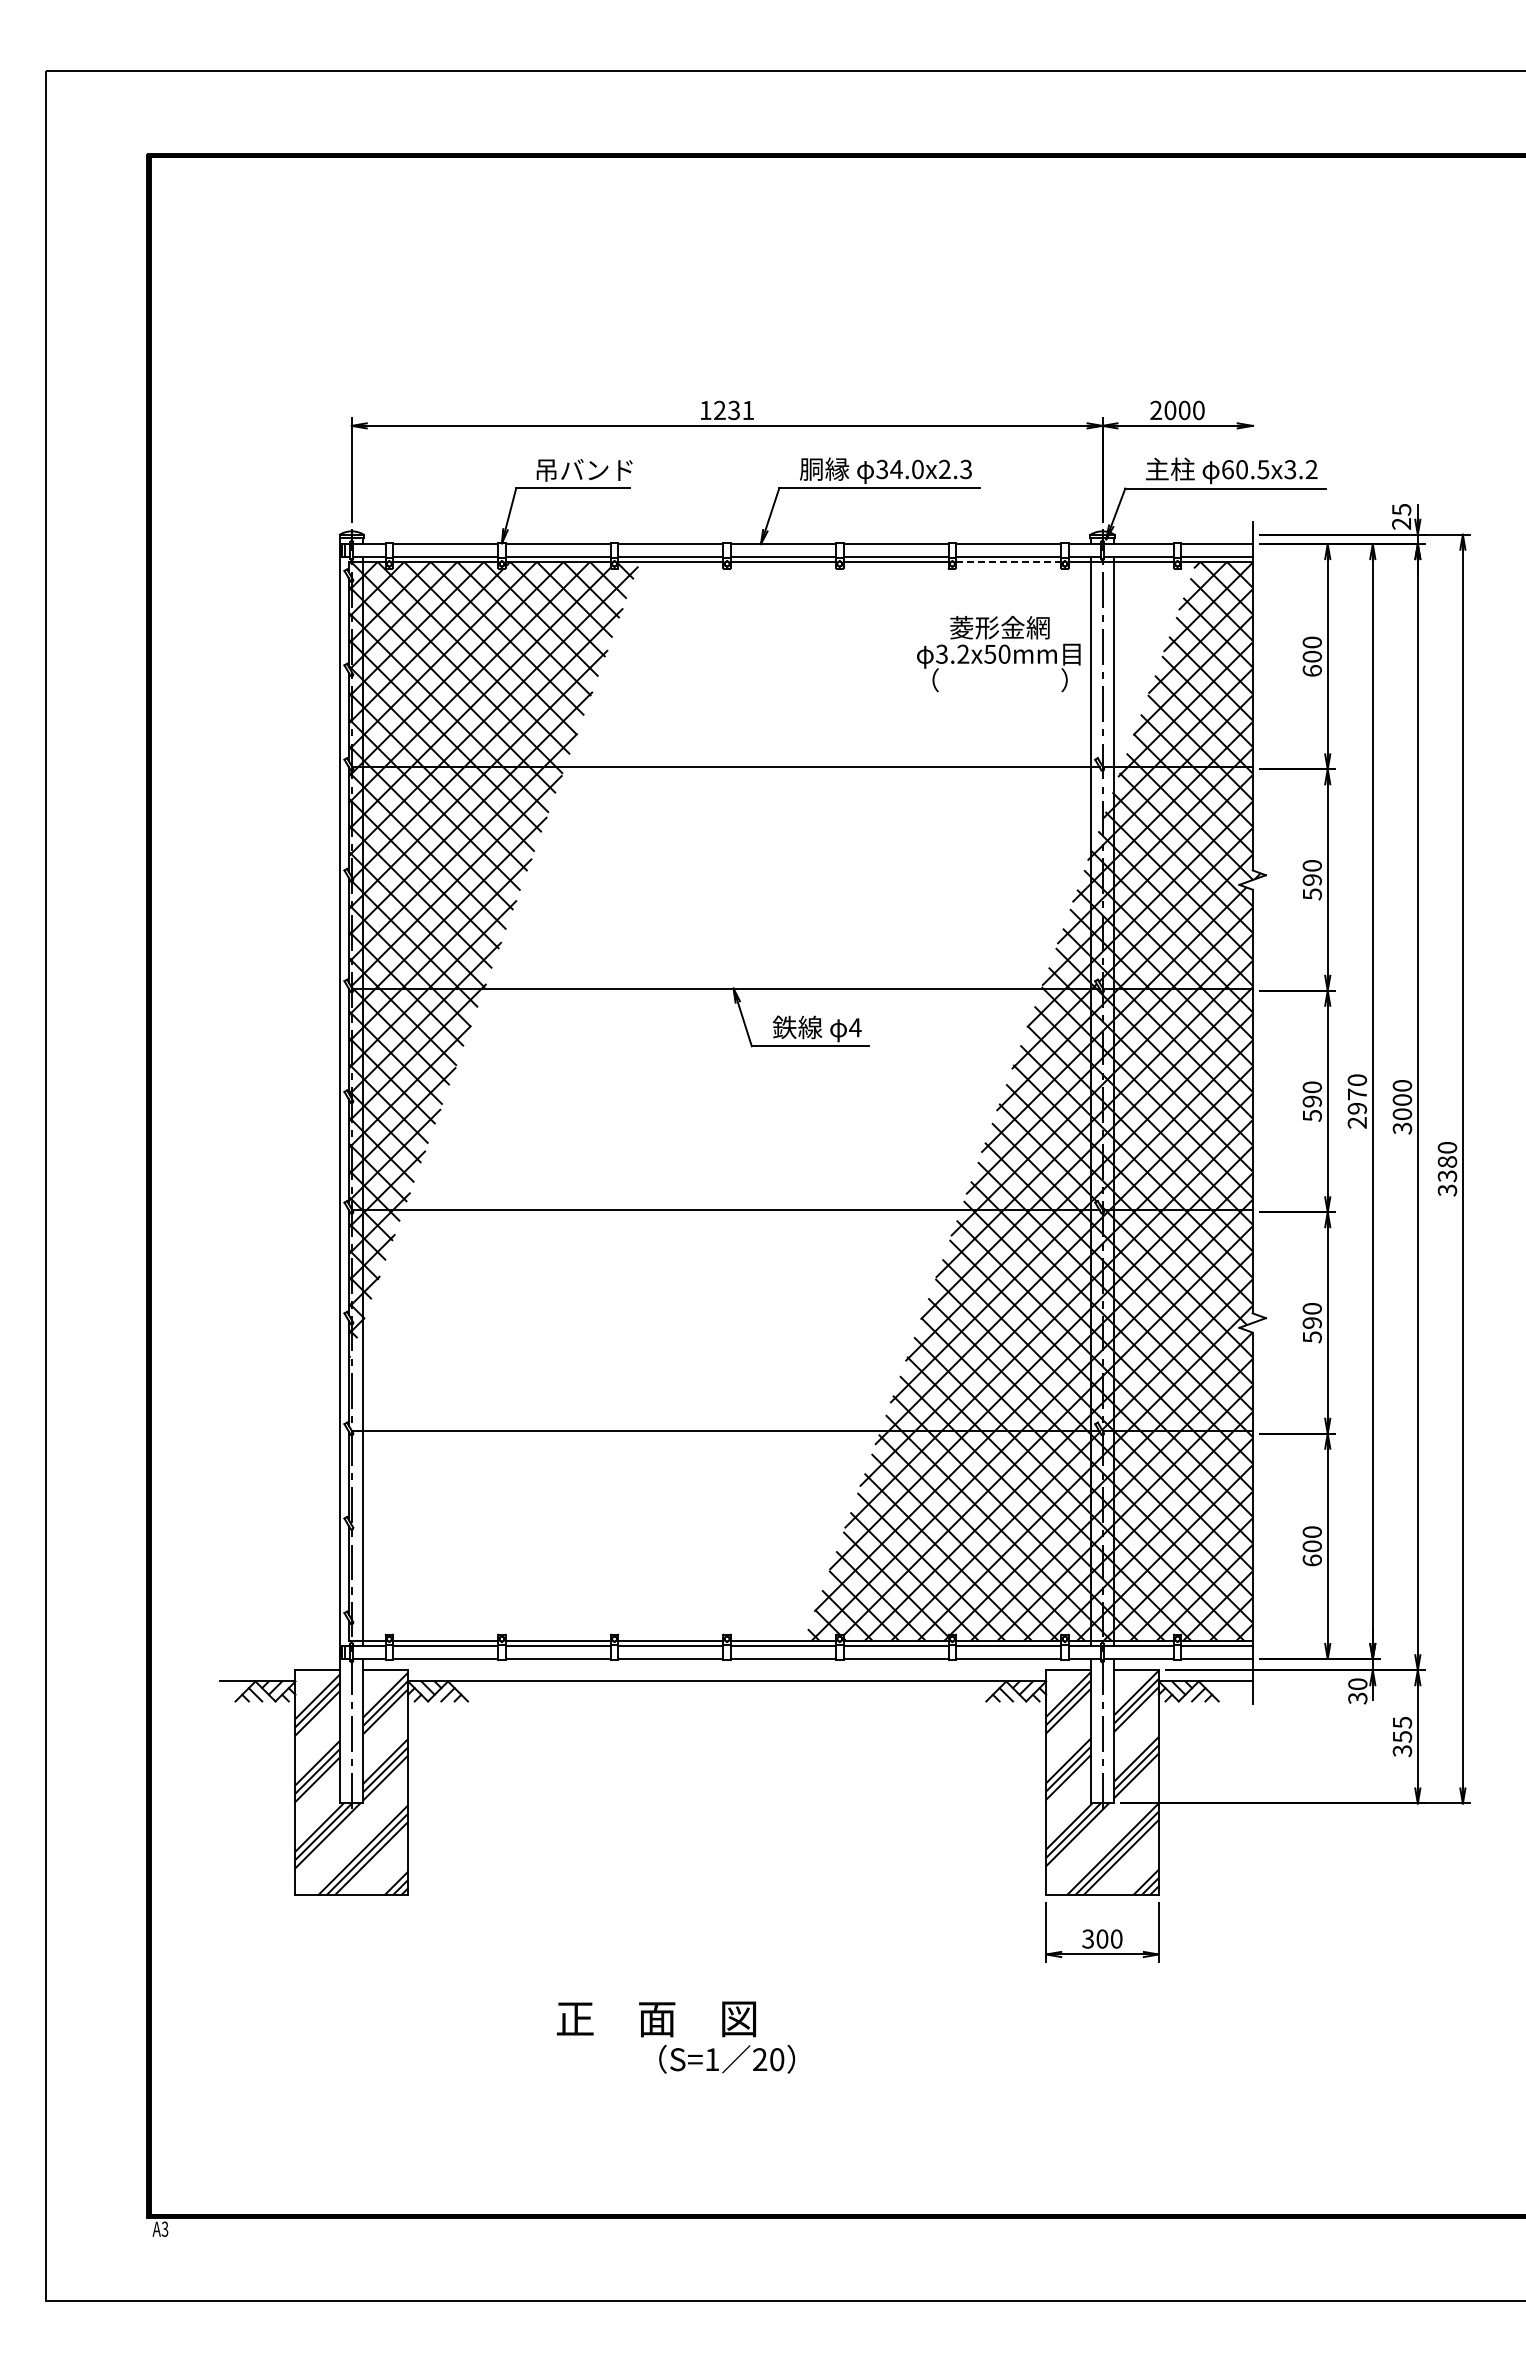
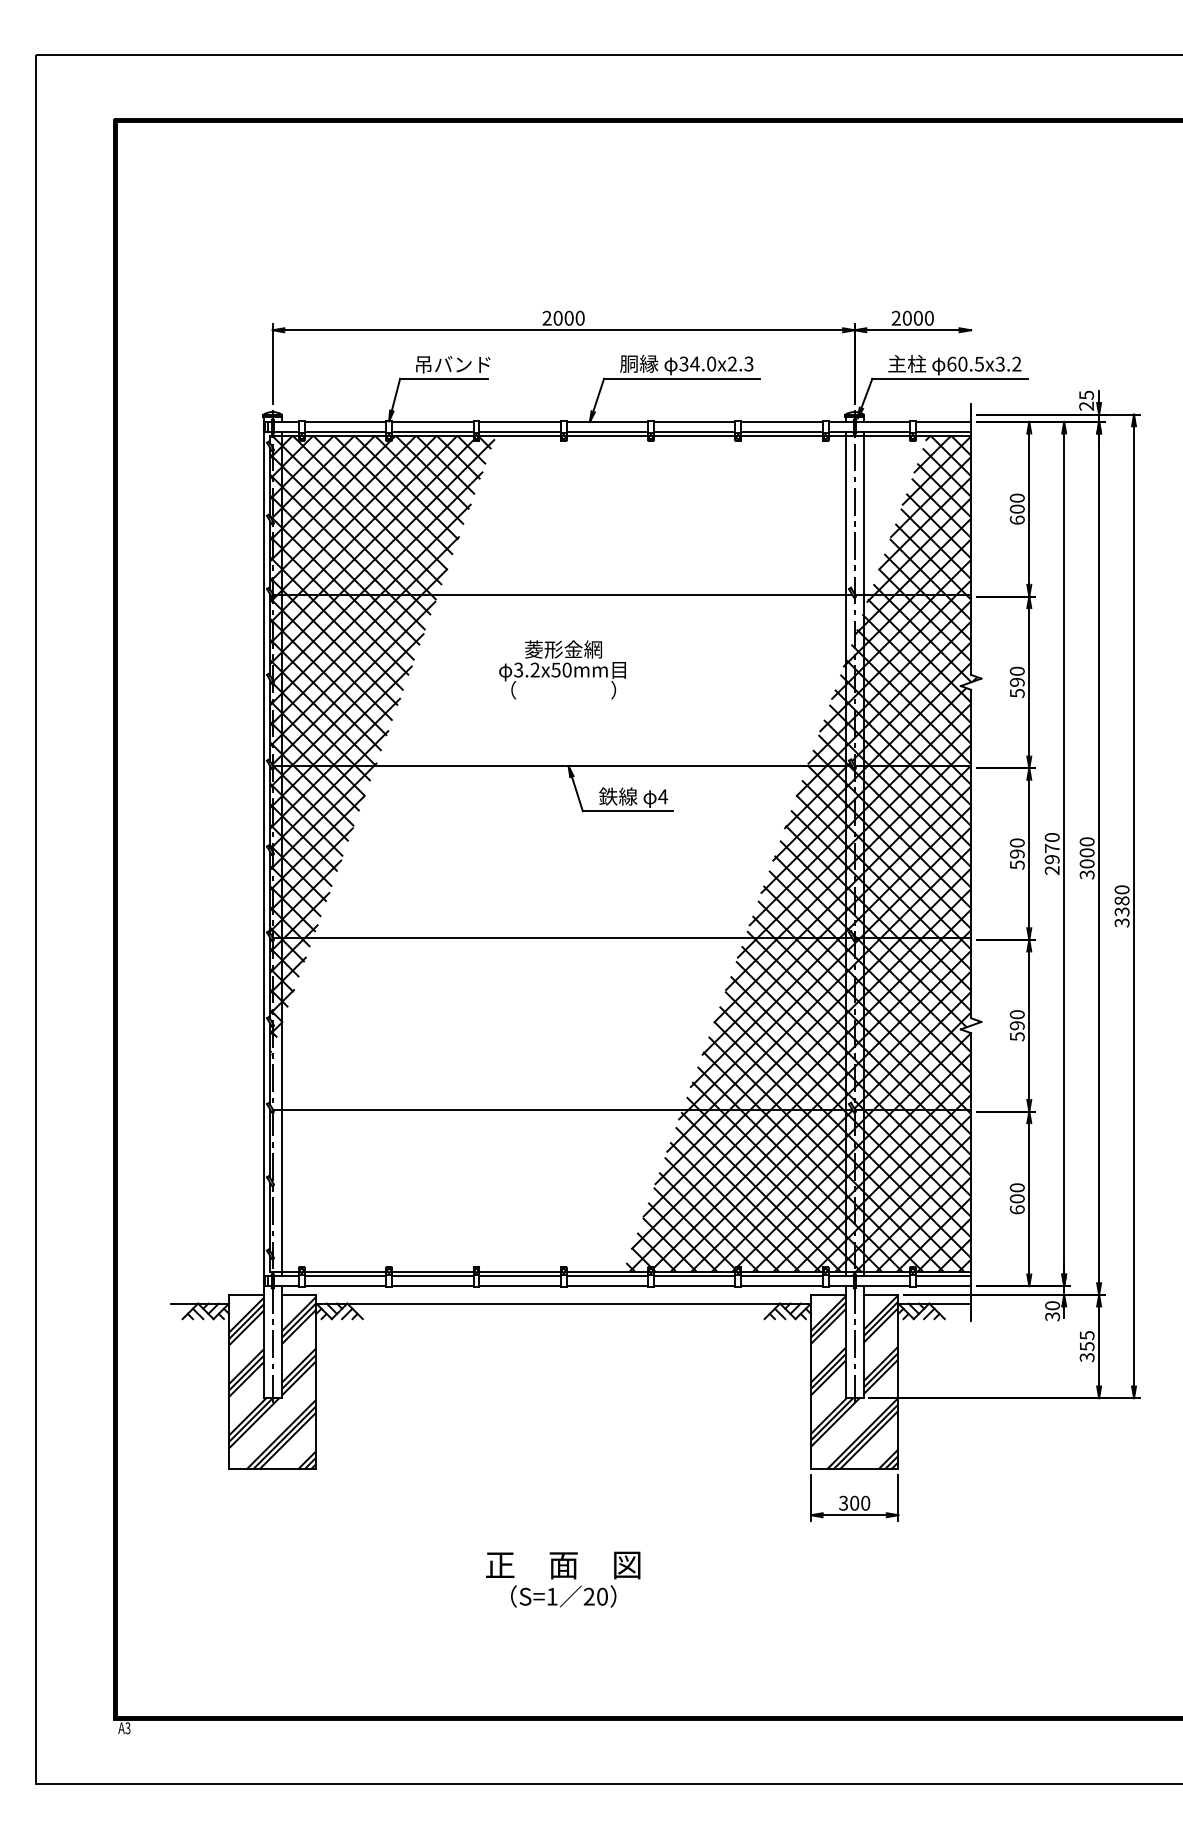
text: (726, 410) -> (563, 318), 1231 -> 2000
line: (1008, 561) -> (781, 435), dashed -> solid
text: (998, 654) -> (562, 670), moved
text: (656, 2019) -> (563, 1565), moved

